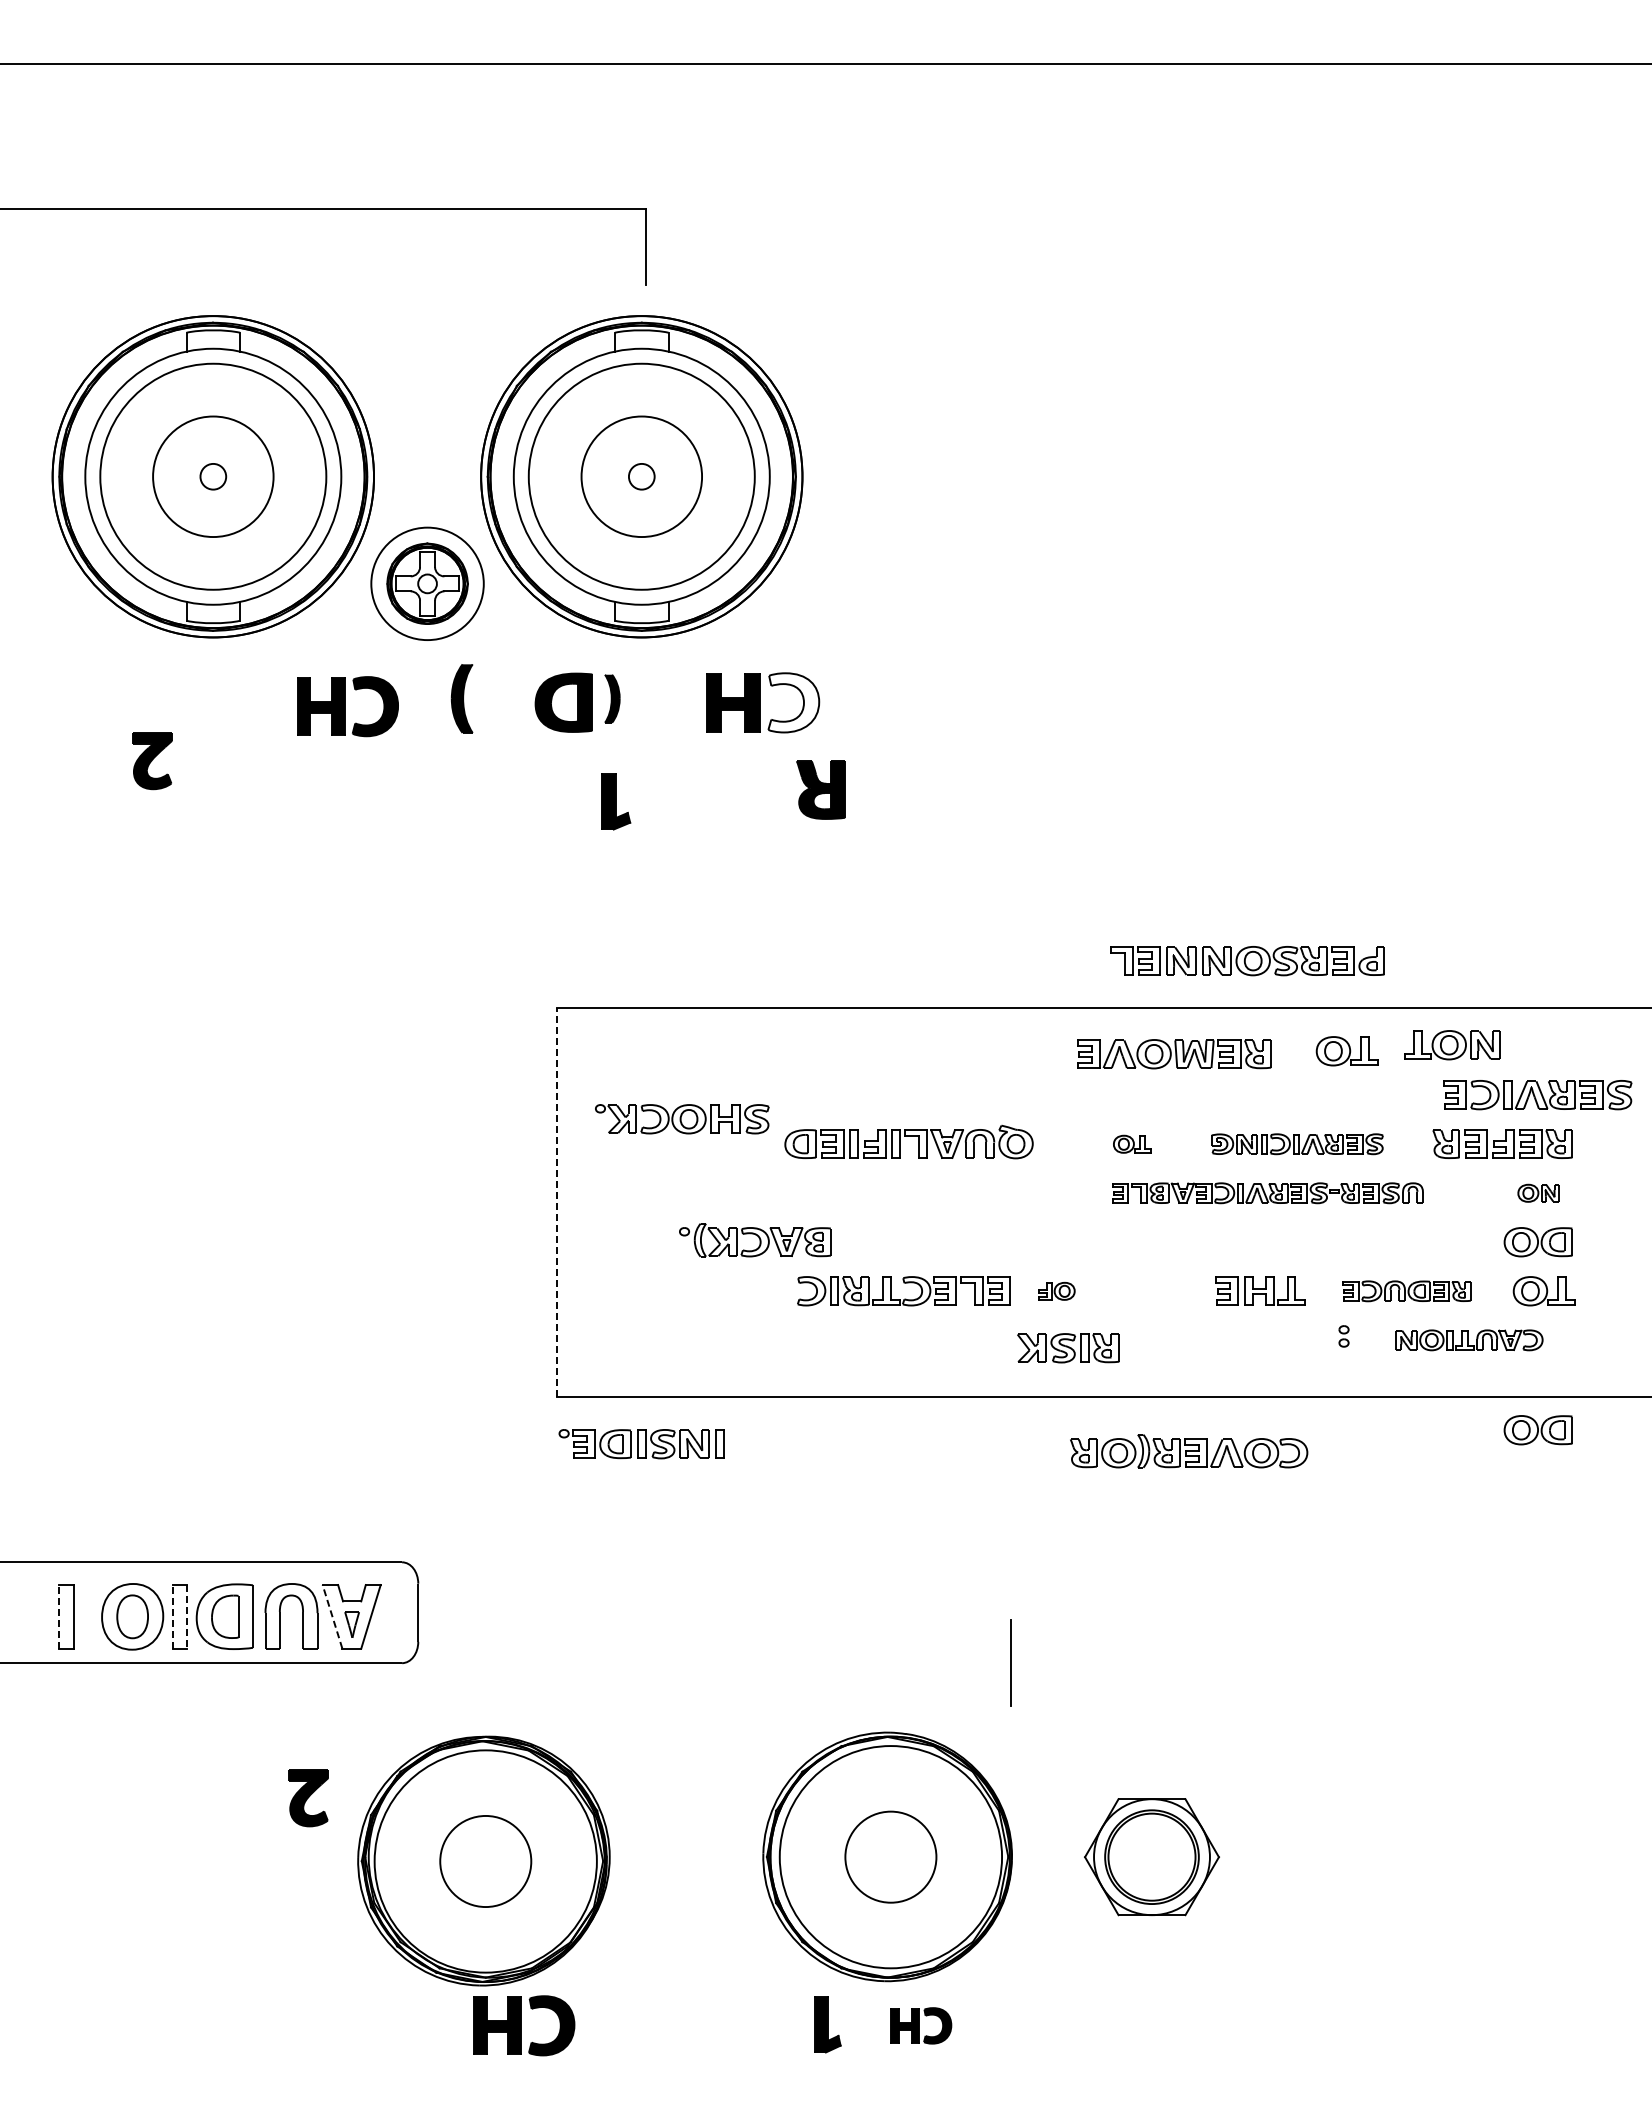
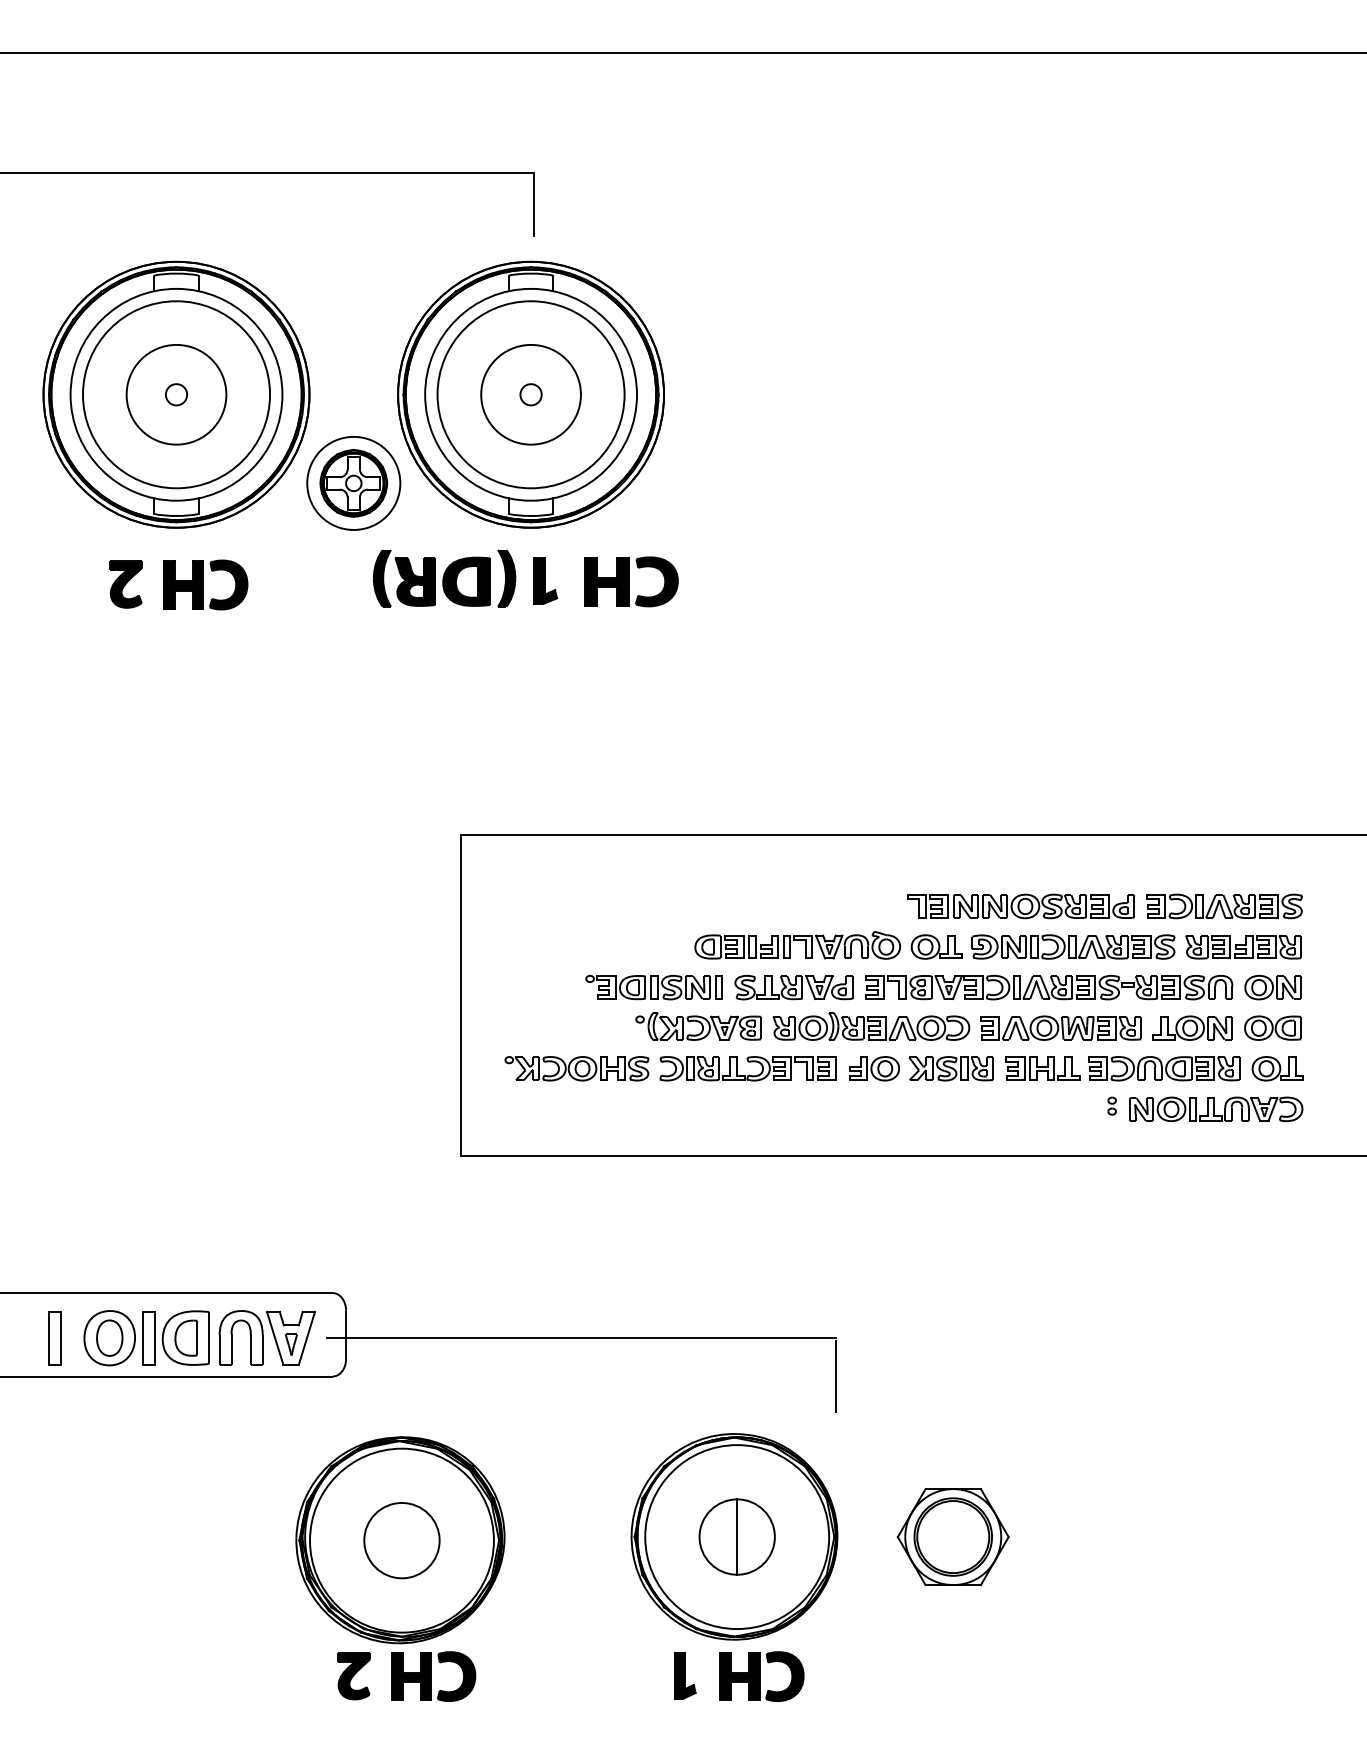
part: (612, 698) -> (506, 578), size x1.43
fill: (793, 702) -> (656, 581), added
part: (347, 706) -> (205, 584), moved
part: (152, 761) -> (126, 584), moved
part: (820, 789) -> (414, 581), moved
part: (616, 801) -> (545, 580), moved
part: (1247, 961) -> (1020, 906), moved
part: (1452, 1045) -> (1192, 1028), moved
part: (1346, 1051) -> (1114, 870), removed
part: (1174, 1054) -> (1061, 1028), moved
part: (1537, 1095) -> (1224, 906), moved
part: (682, 1119) -> (577, 1068), moved
part: (908, 1141) -> (797, 944), moved
part: (1131, 1144) -> (936, 947), size x1.67
part: (1297, 1144) -> (1073, 947), size x1.43
part: (958, 1193) -> (793, 987), added
part: (1267, 1193) -> (1048, 987), size x1.43
part: (1538, 1193) -> (1273, 987), size x1.67
line: (556, 1202) -> (460, 995), dashed -> solid
part: (755, 1240) -> (698, 1026), moved
part: (1056, 1291) -> (874, 1068), size x1.67
part: (1406, 1291) -> (1163, 1068), size x1.43
part: (1469, 1340) -> (1215, 1109), size x1.43
part: (1068, 1348) -> (951, 1068), moved
part: (1537, 1430) -> (1272, 1184), removed
part: (641, 1444) -> (654, 987), moved
part: (1189, 1451) -> (871, 1026), moved
line: (59, 1616) -> (49, 1337), dashed -> solid
line: (172, 1616) -> (142, 1337), dashed -> solid
line: (187, 1616) -> (155, 1337), dashed -> solid
line: (332, 1616) -> (275, 1337), dashed -> solid
line: (702, 1616) -> (581, 1337), added
part: (308, 1798) -> (353, 1676), moved
line: (890, 1856) -> (736, 1536), added
part: (921, 2025) -> (762, 1676), size x1.67

